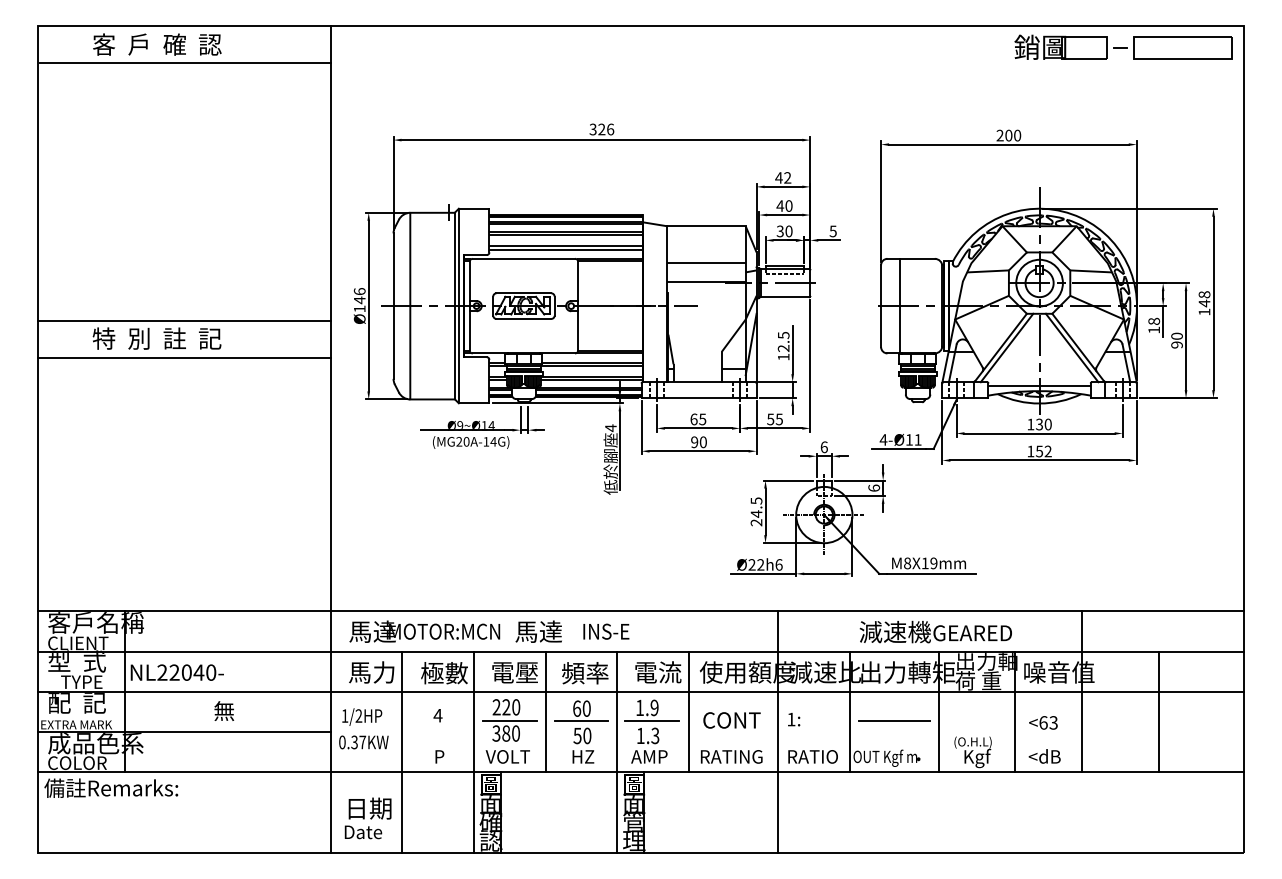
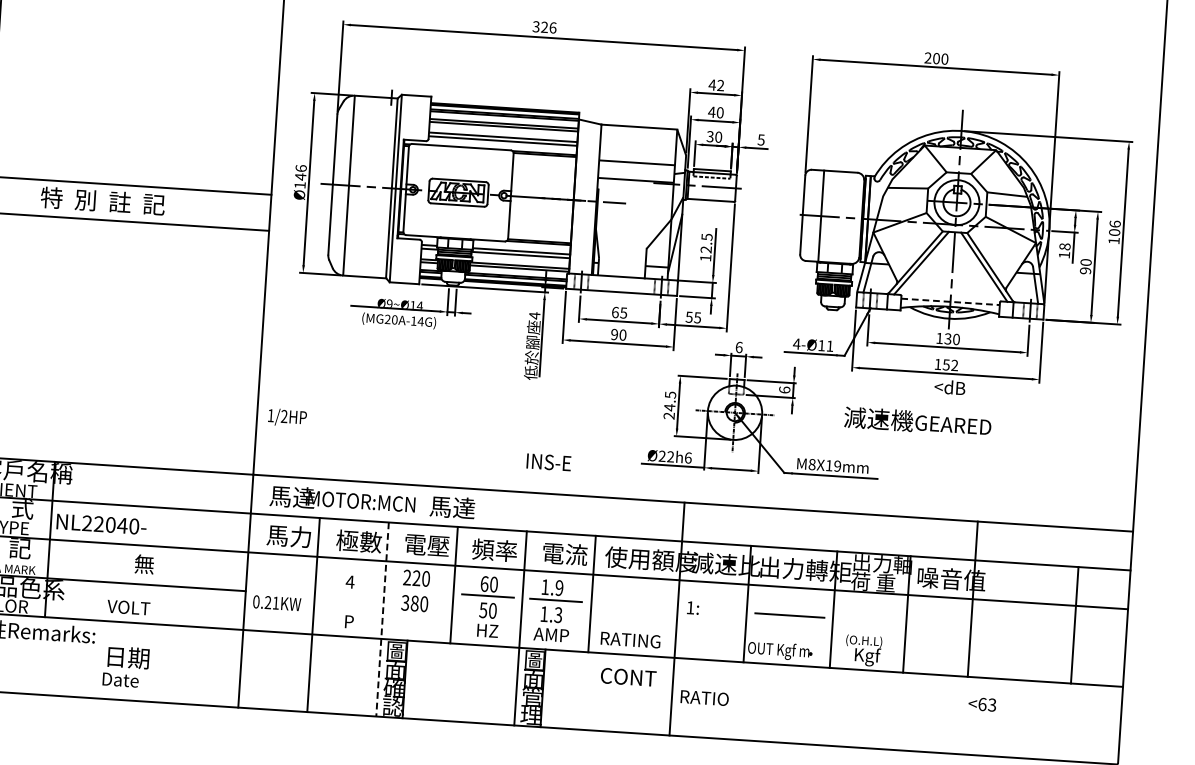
text: (1204, 299) -> (1114, 228), 148 -> 106
line: (1040, 386) -> (951, 302), solid -> dashed
text: (606, 631) -> (549, 462), moved
text: (935, 631) -> (917, 421), moved
line: (1158, 711) -> (1074, 624), moved
text: (362, 716) -> (287, 417), moved
line: (509, 720) -> (418, 591), removed
text: (731, 720) -> (628, 677), moved
text: (1043, 722) -> (982, 704), moved
text: (358, 742) -> (271, 602), 0.37KW -> 0.21KW
line: (473, 752) -> (382, 619), solid -> dashed
text: (507, 756) -> (128, 607), moved
text: (812, 756) -> (704, 697), moved
text: (1044, 756) -> (949, 387), moved
text: (367, 818) -> (125, 667), moved

